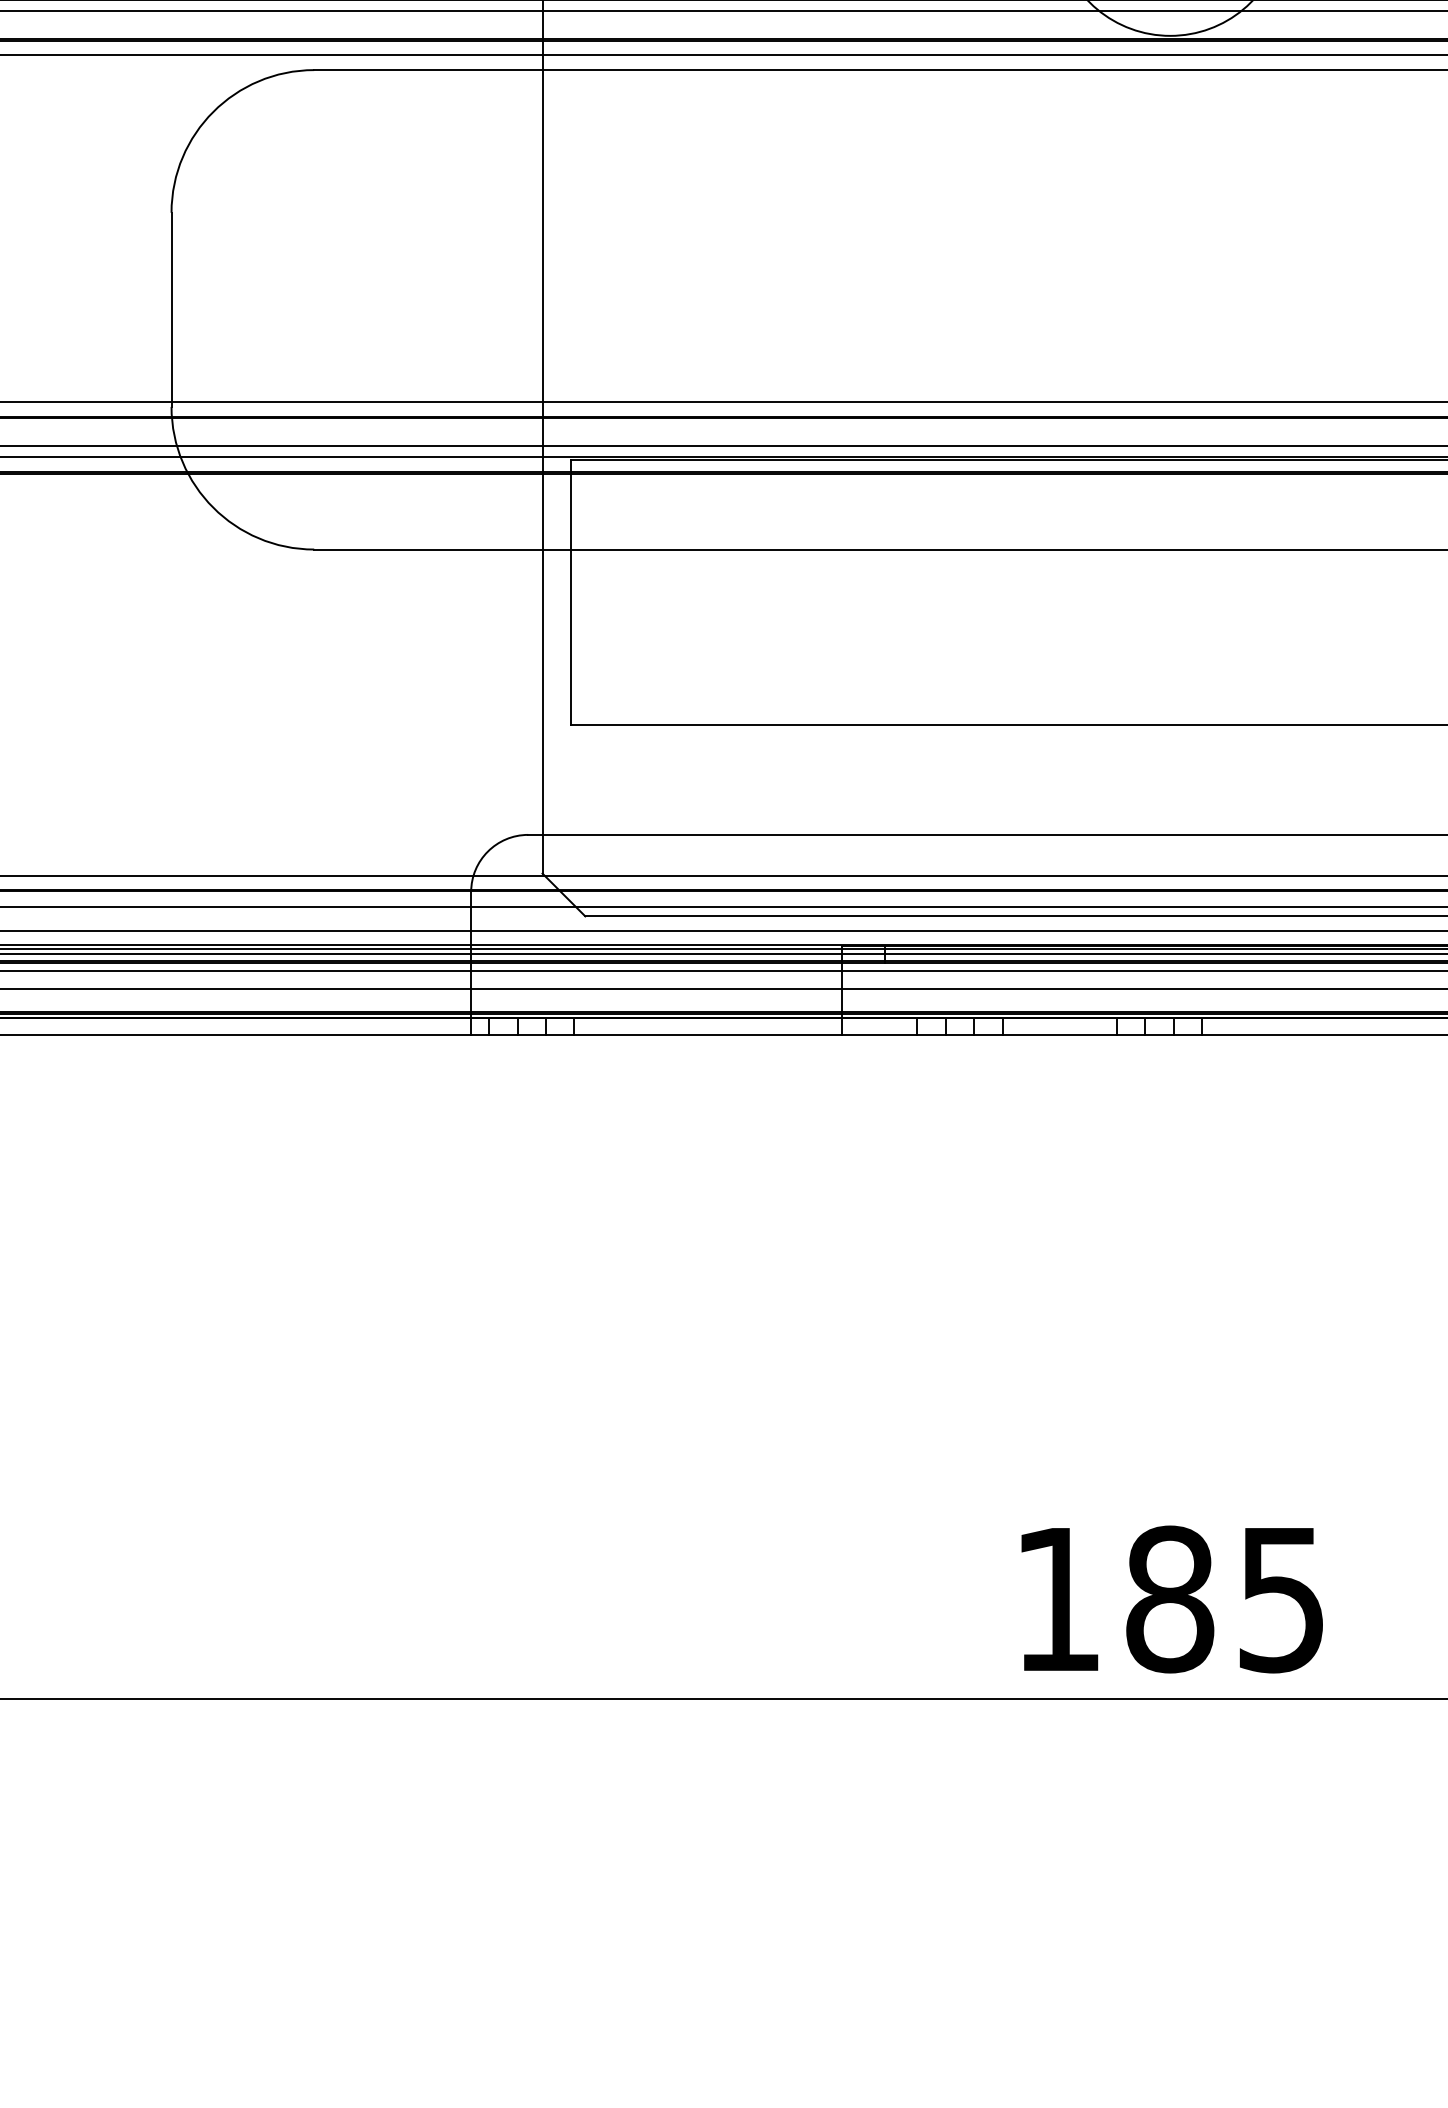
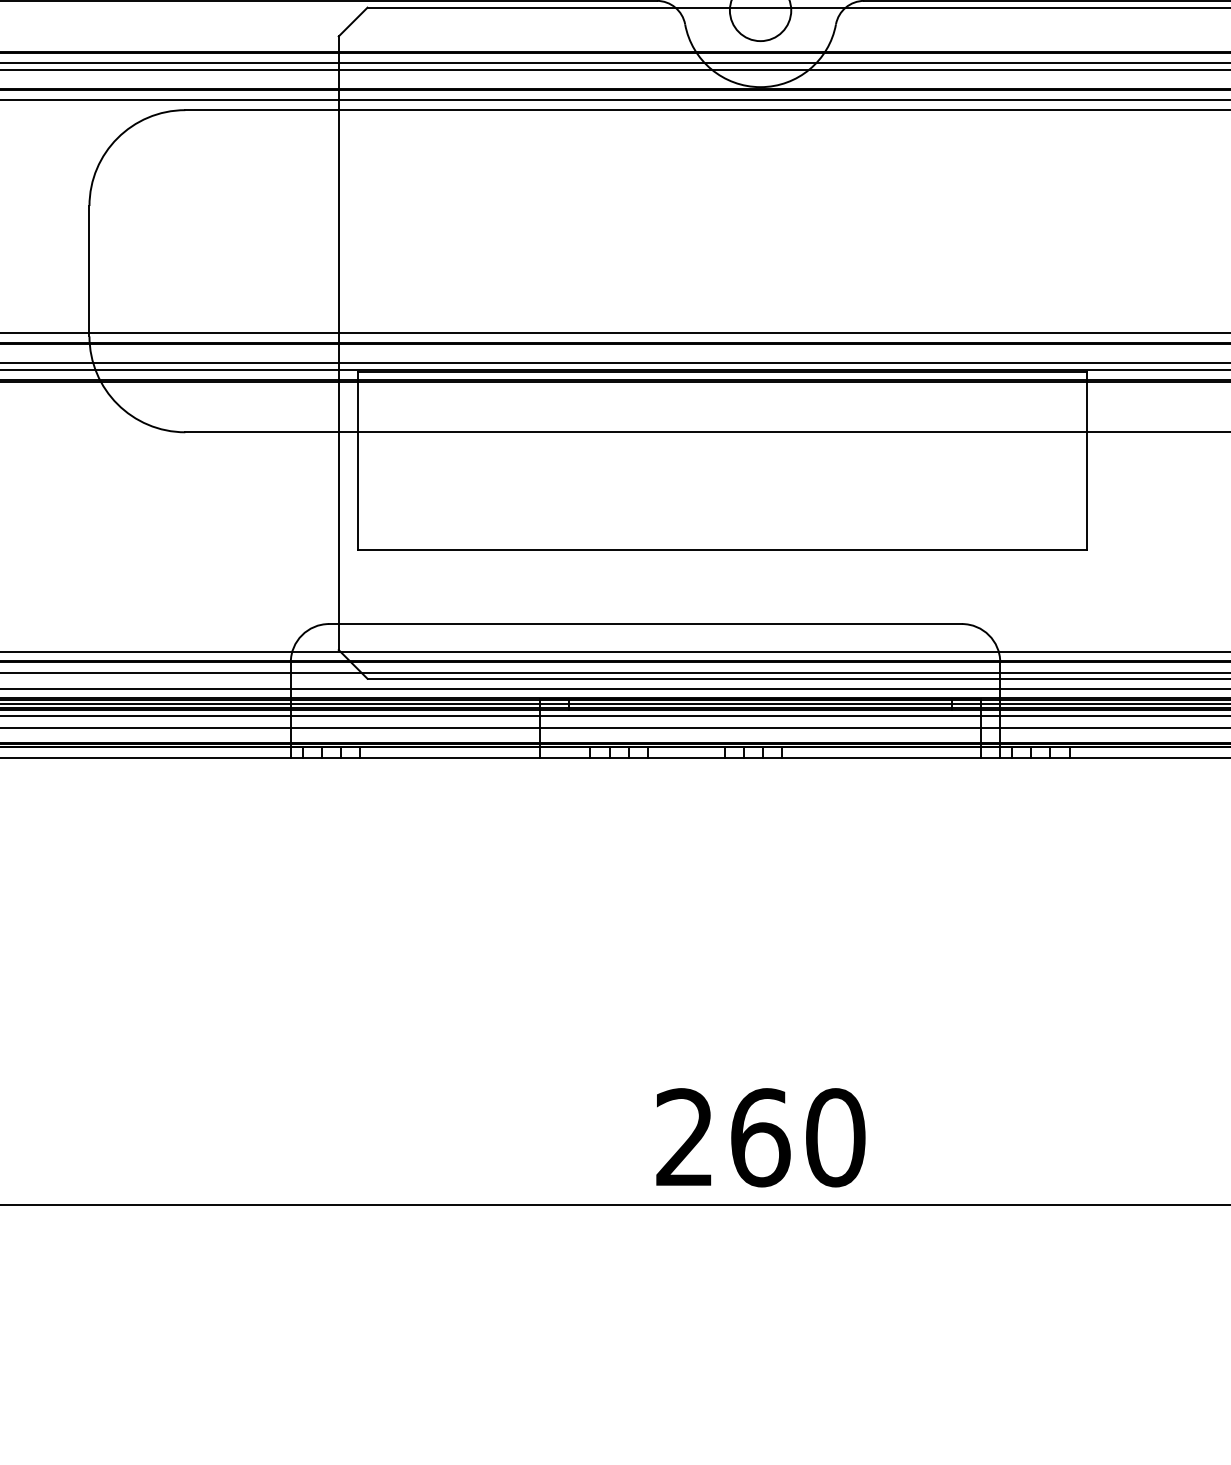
text: (1170, 1599) -> (760, 1137), 185 -> 260

